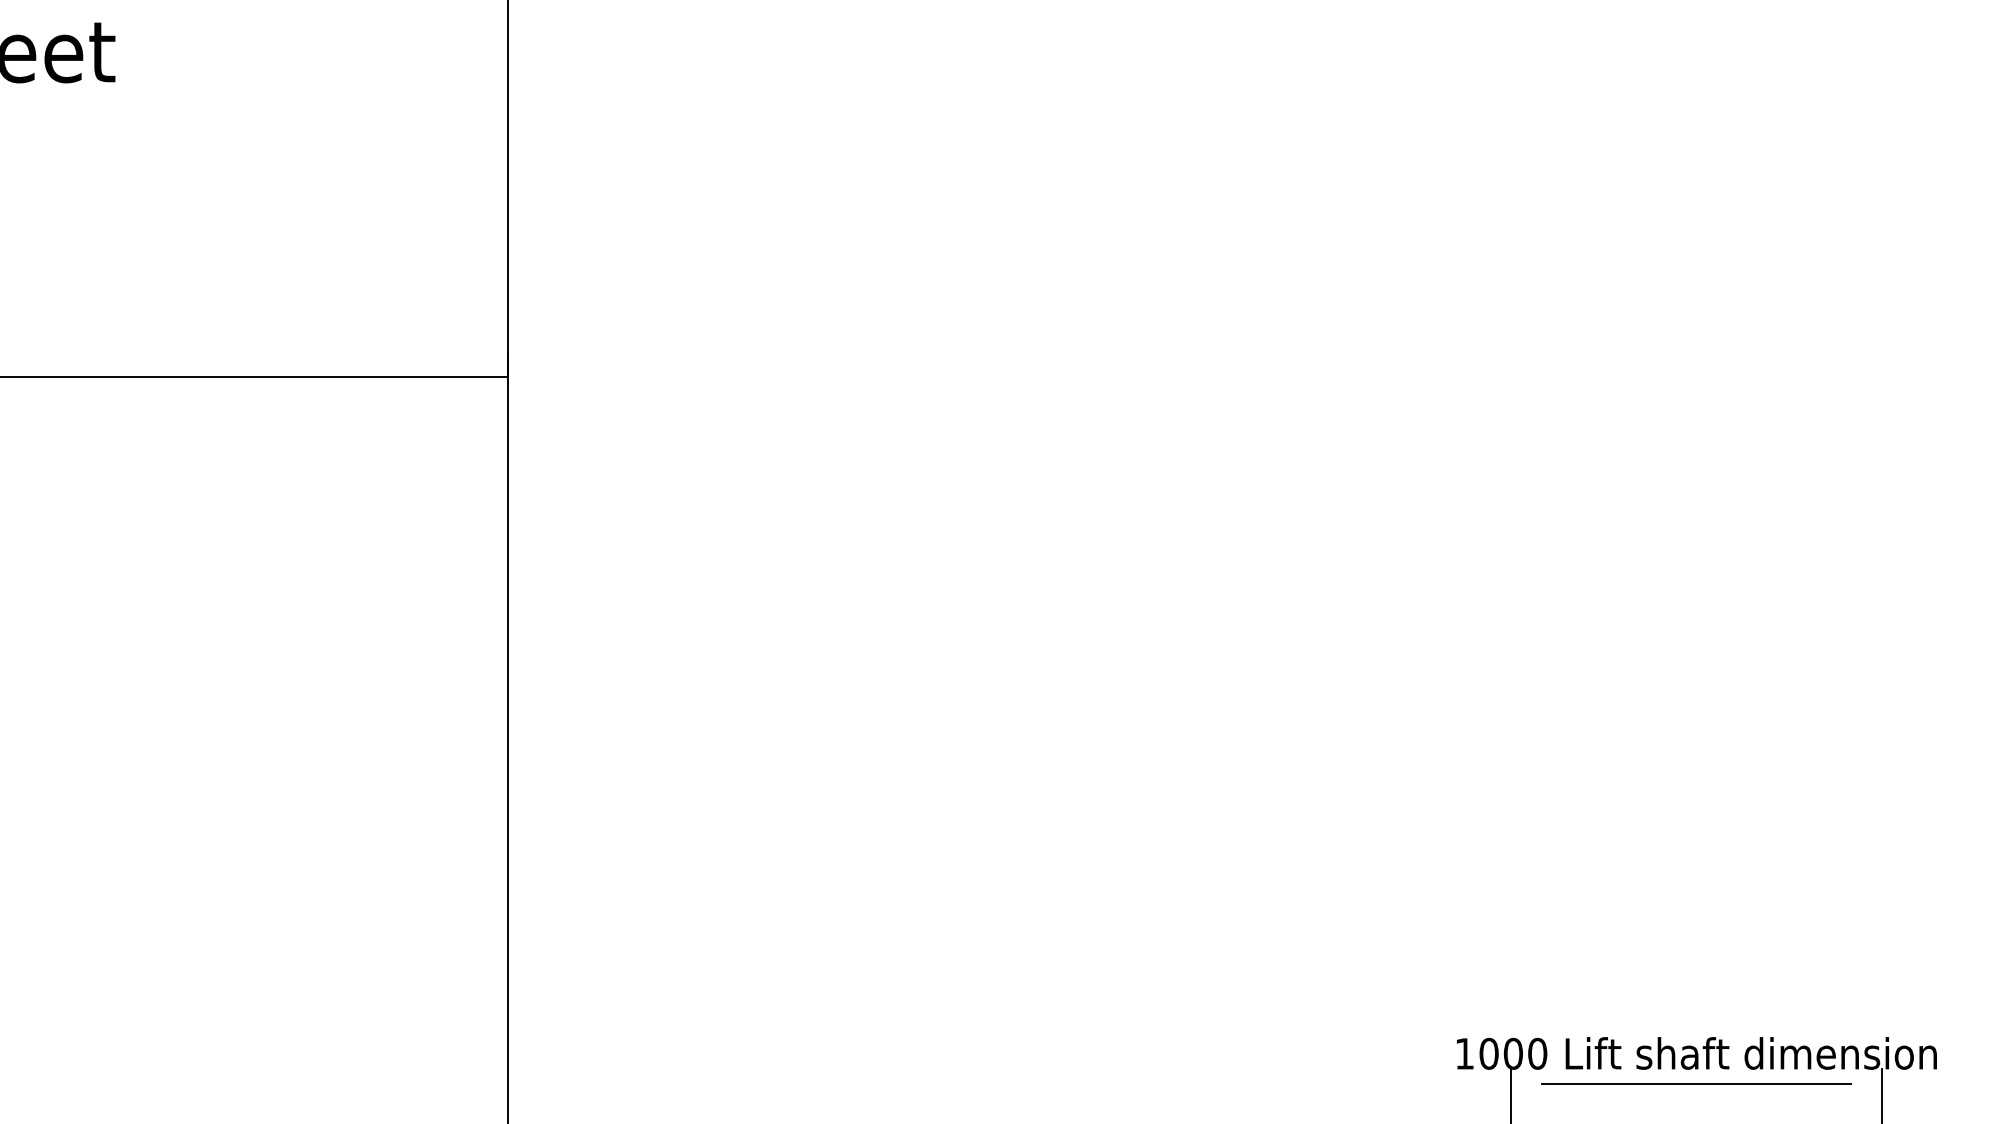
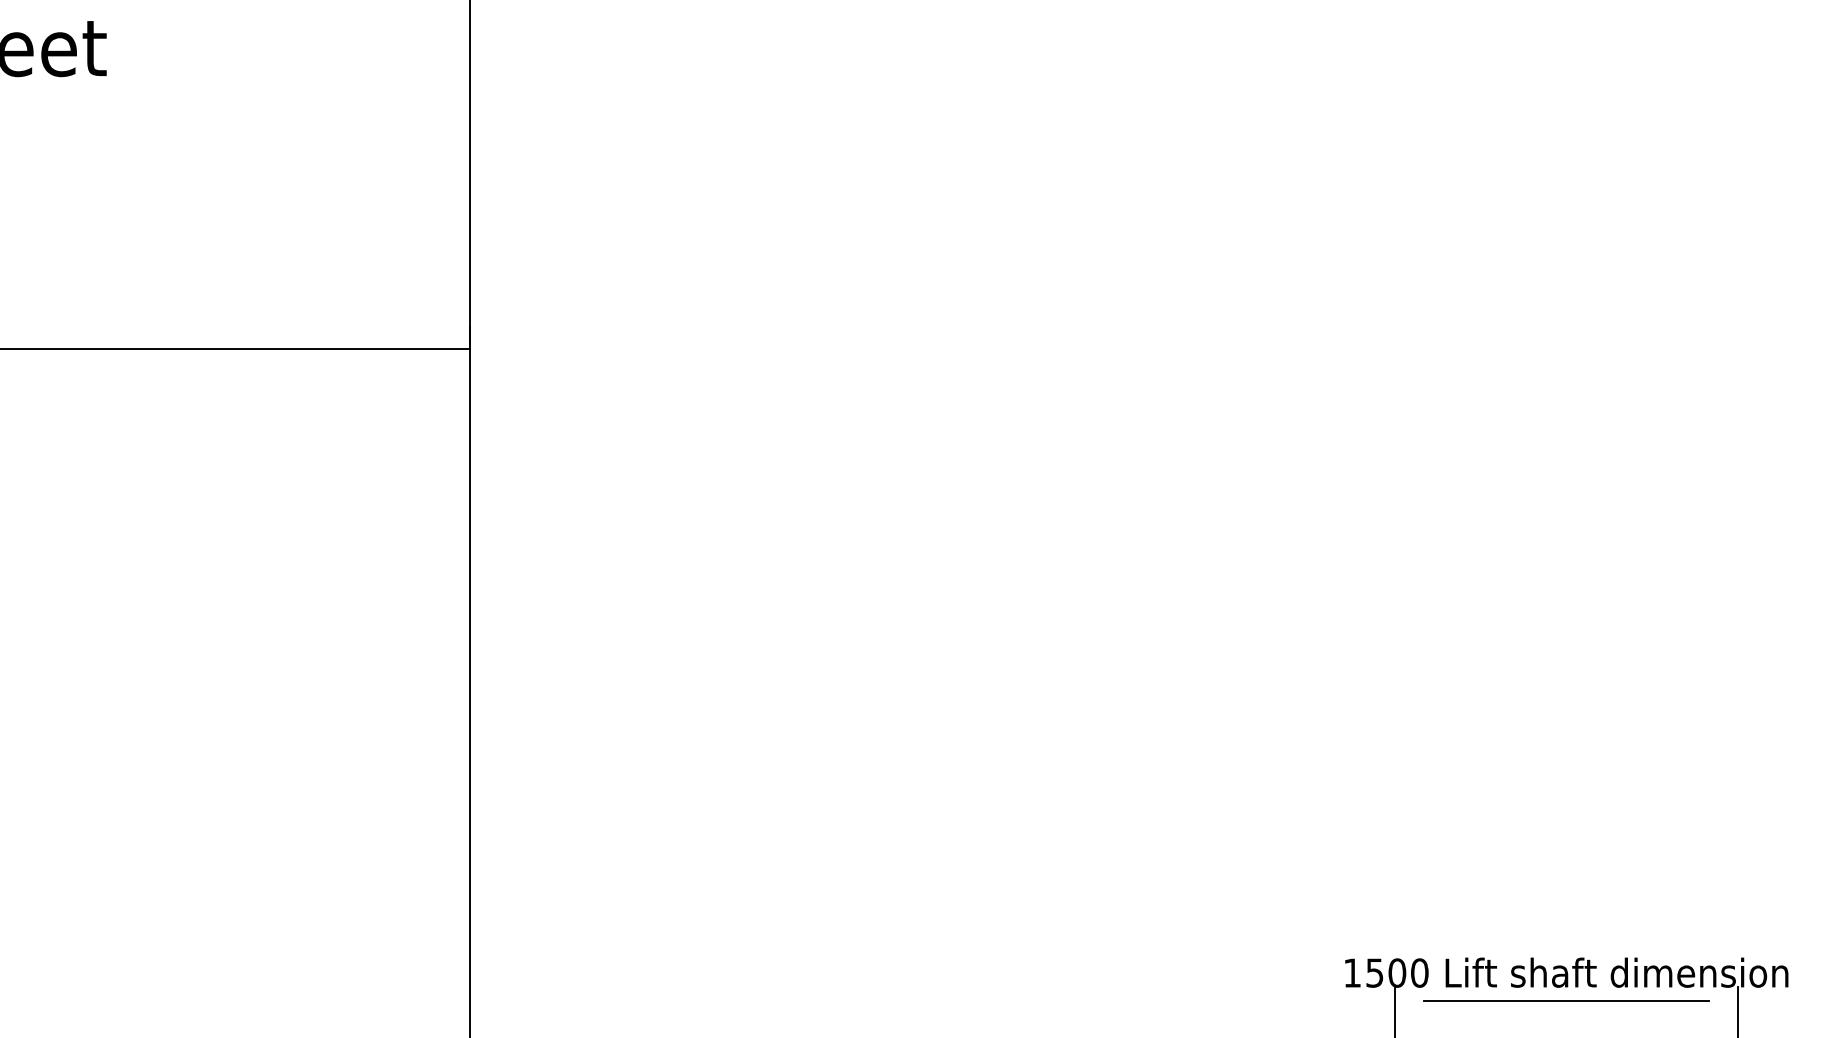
text: (1488, 1053) -> (1374, 972), 1000 -> 1500

